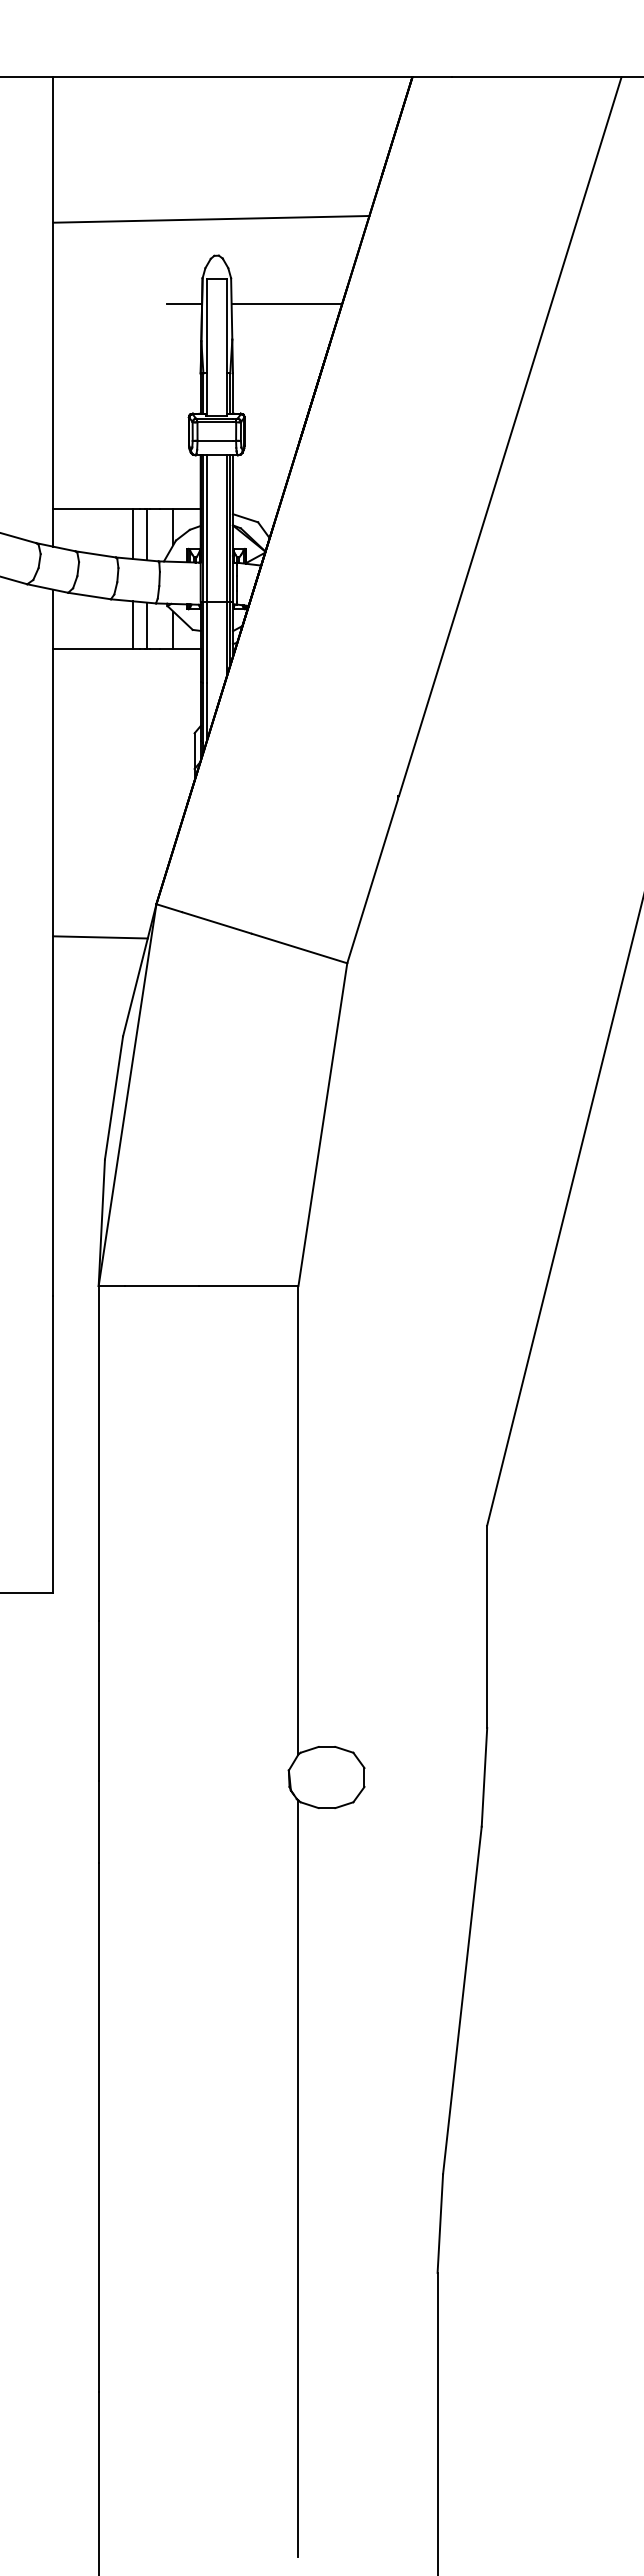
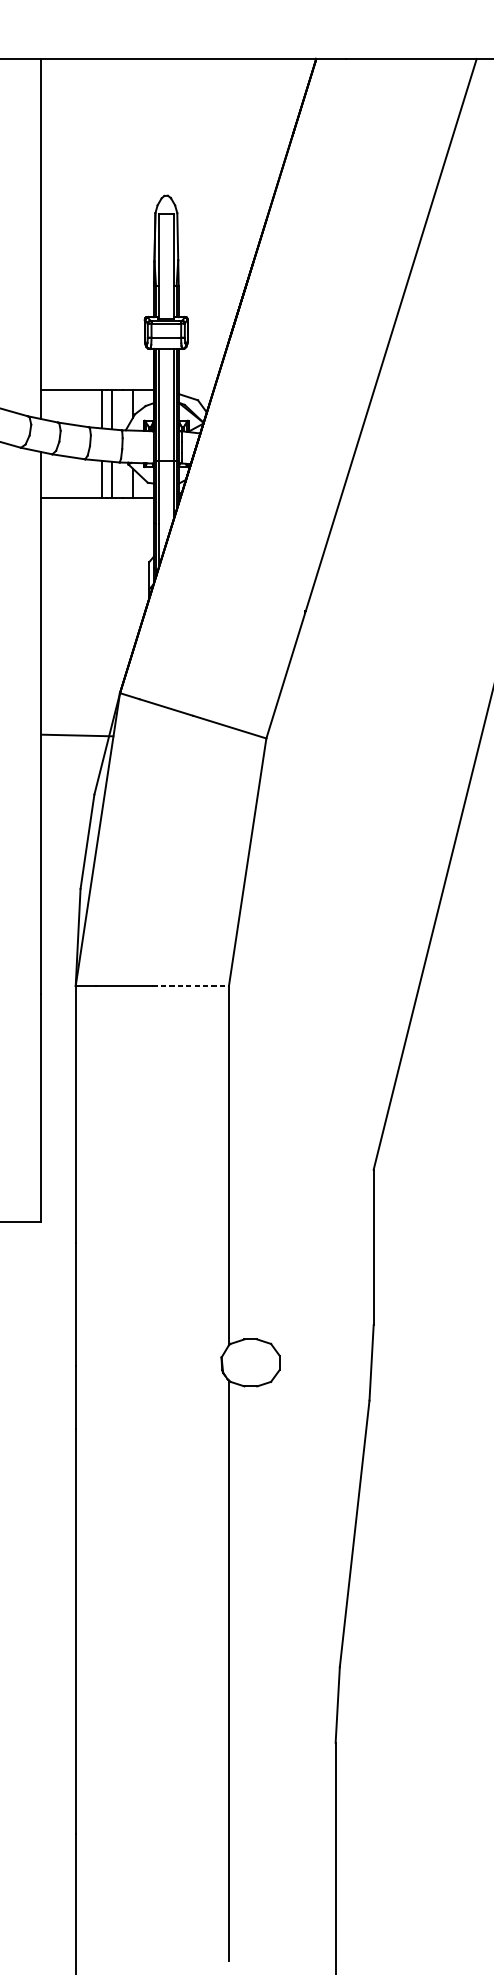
line: (211, 219) -> (162, 168), removed
line: (184, 303) -> (141, 232), removed
line: (286, 303) -> (219, 232), removed
line: (100, 937) -> (77, 735), moved
line: (248, 1286) -> (190, 986), solid -> dashed

